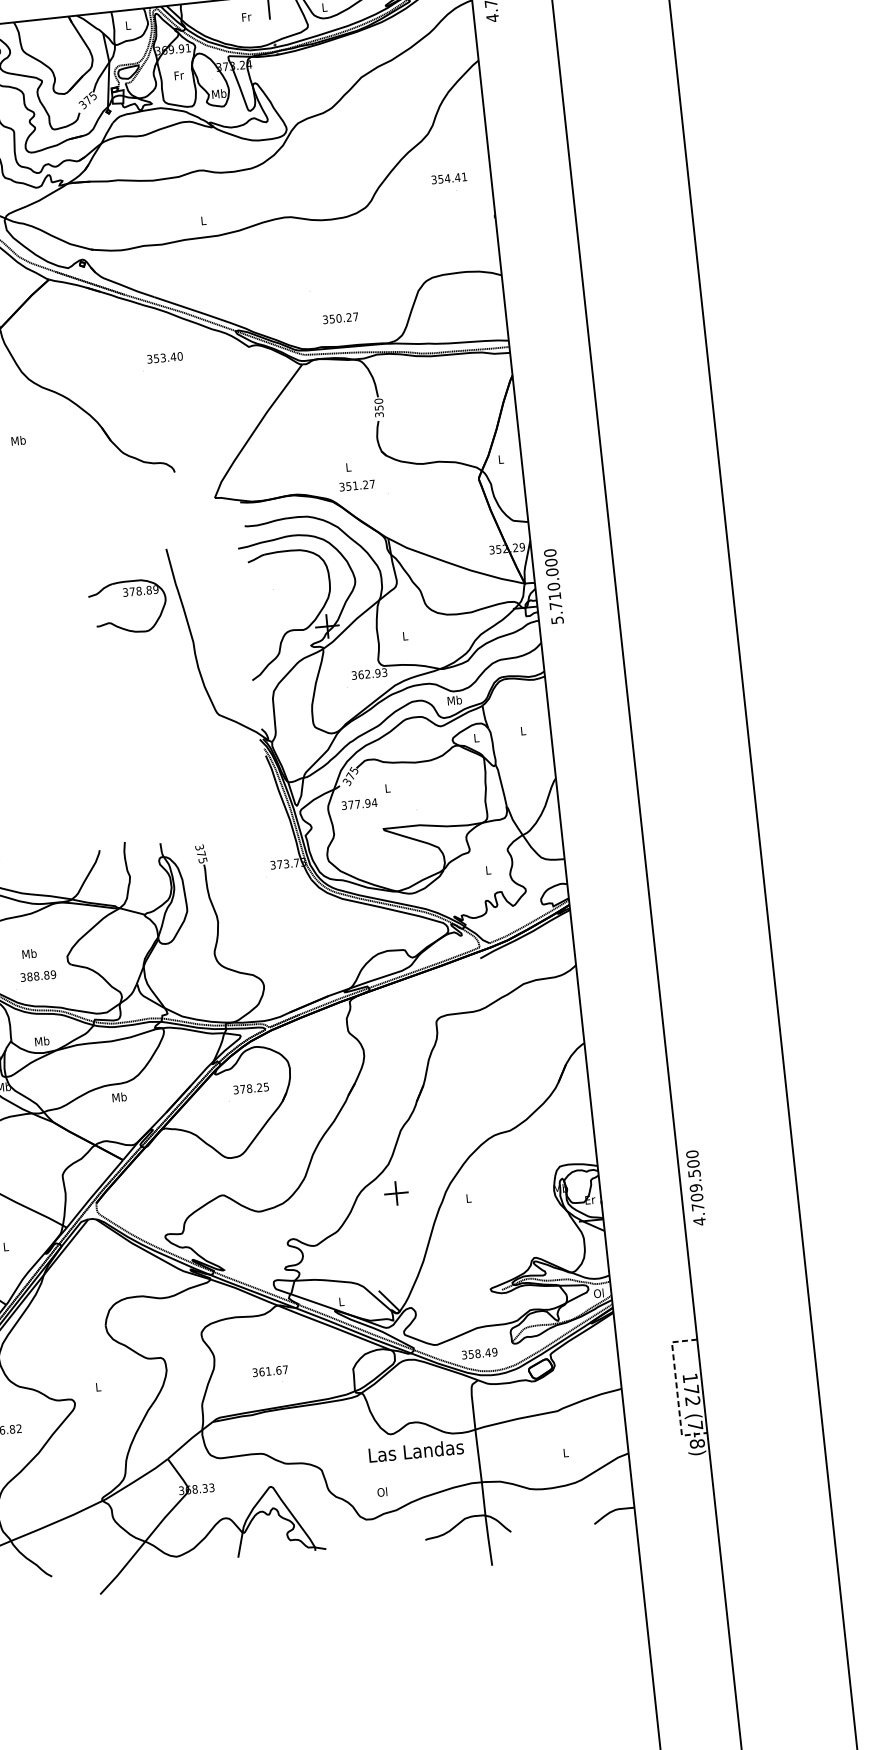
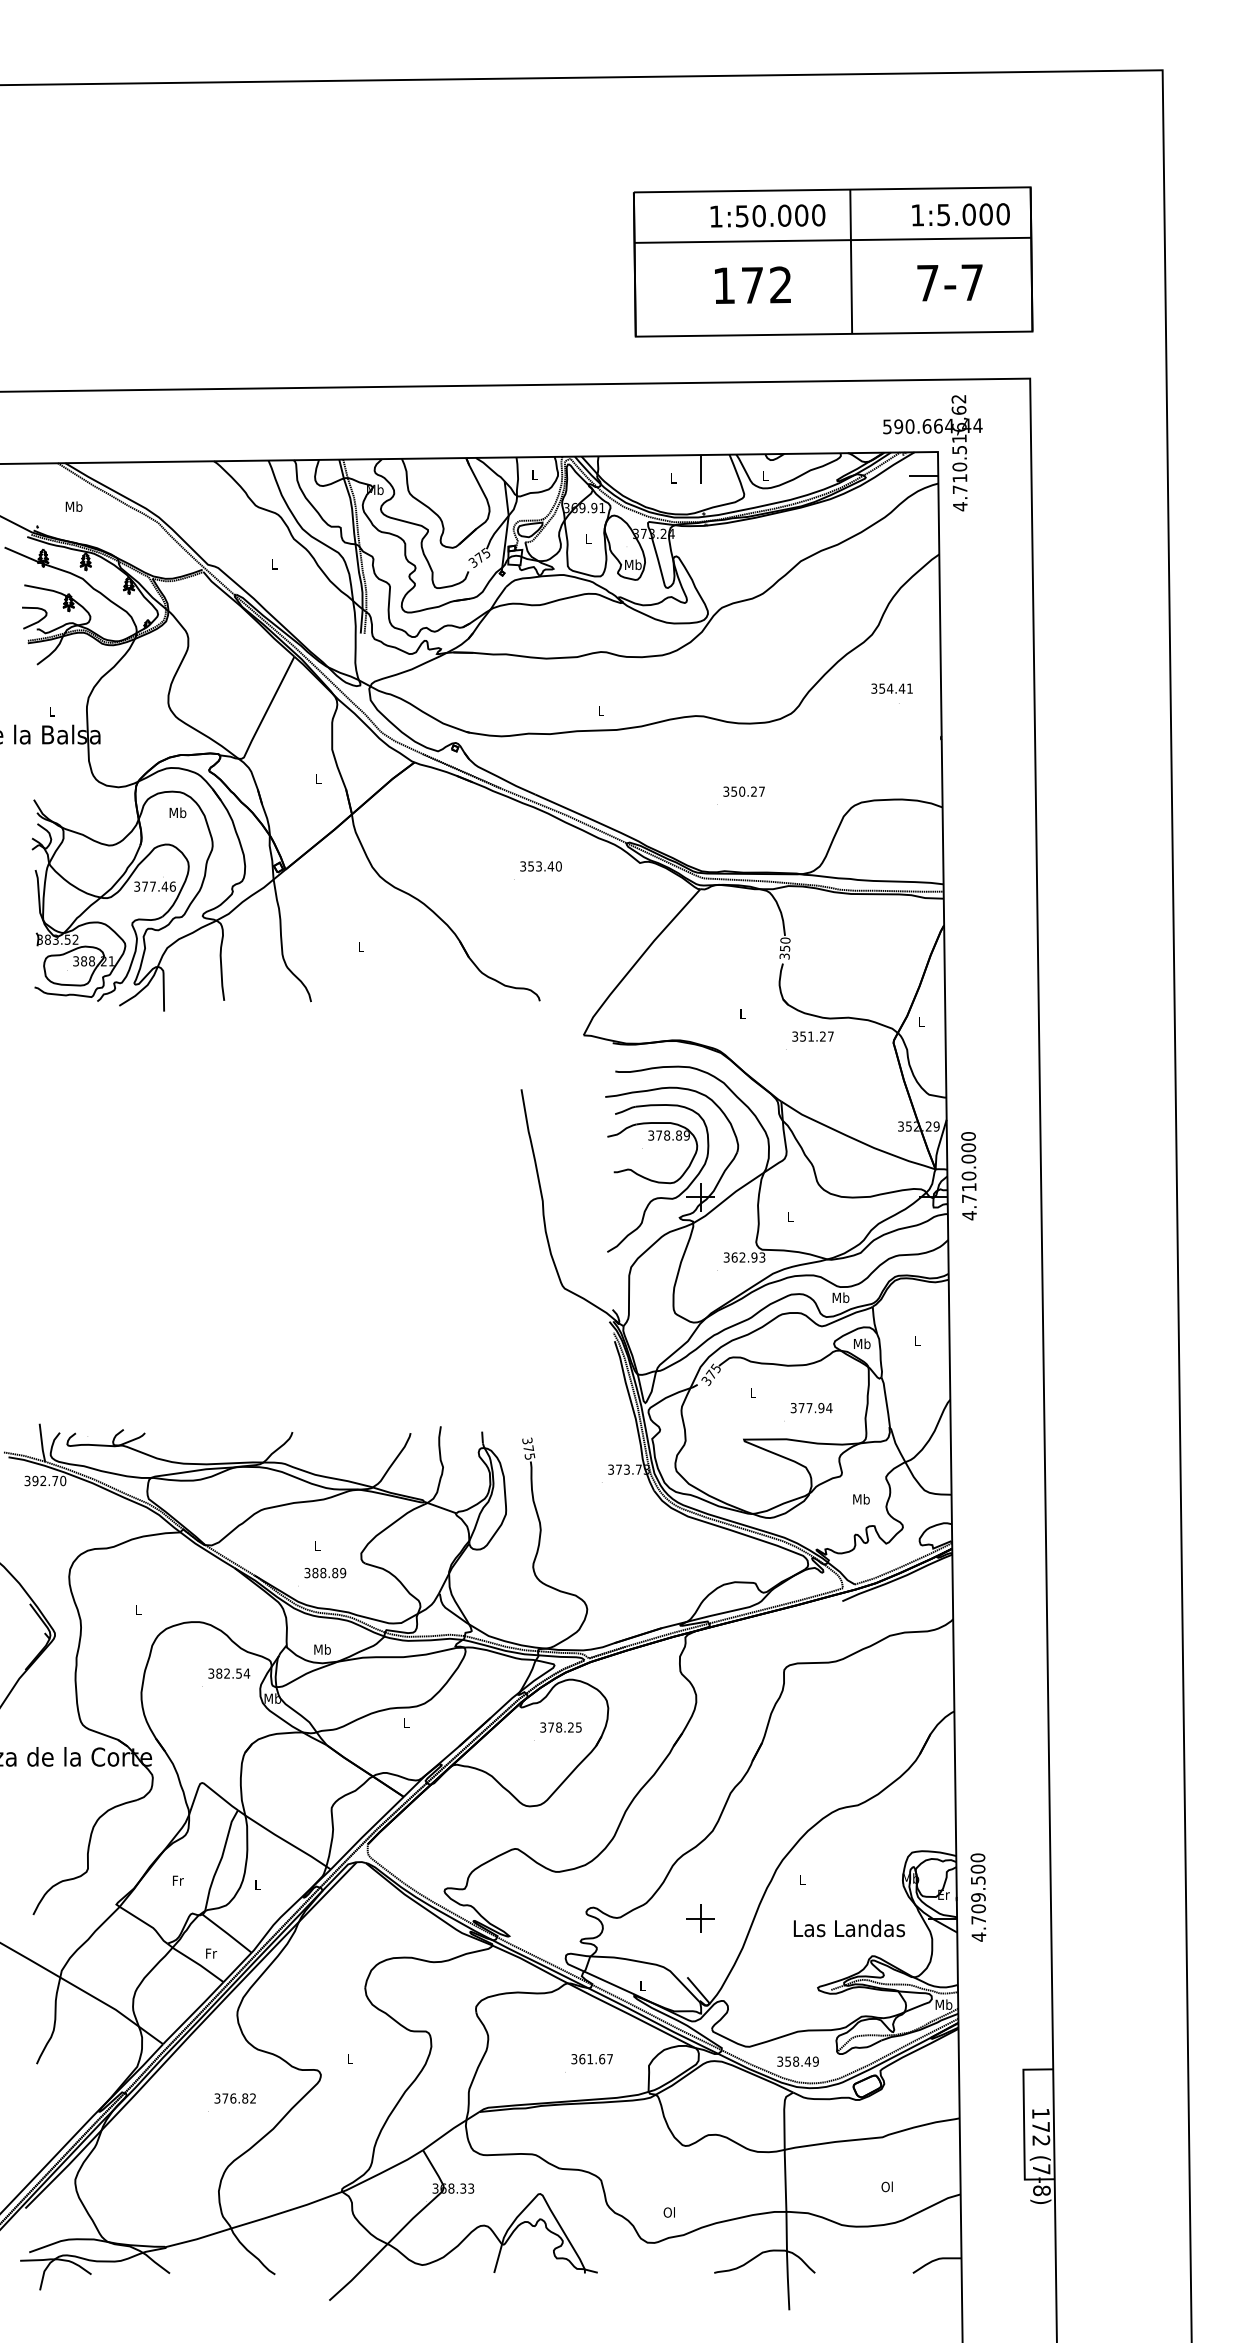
text: (246, 17) -> (673, 478), Fr -> L
text: (179, 75) -> (588, 539), Fr -> L
text: (340, 318) -> (743, 791), moved
text: (18, 440) -> (361, 946), Mb -> L
text: (356, 485) -> (812, 1036), moved
part: (127, 596) -> (652, 1140), moved
text: (557, 620) -> (969, 1215), 5.710.000 -> 4.710.000
text: (476, 737) -> (862, 1343), L -> Mb
text: (359, 804) -> (811, 1408), moved
text: (488, 870) -> (861, 1499), L -> Mb
text: (29, 954) -> (317, 1546), Mb -> L
text: (119, 1097) -> (406, 1723), Mb -> L
text: (696, 1187) -> (978, 1897), moved
part: (396, 1193) -> (700, 1918), moved
text: (598, 1293) -> (943, 2004), Ol -> Mb
text: (269, 1371) -> (591, 2059), moved
line: (677, 1388) -> (1024, 2124), dashed -> solid
text: (416, 1451) -> (849, 1928), moved
text: (564, 1452) -> (886, 2186), L -> Ol

